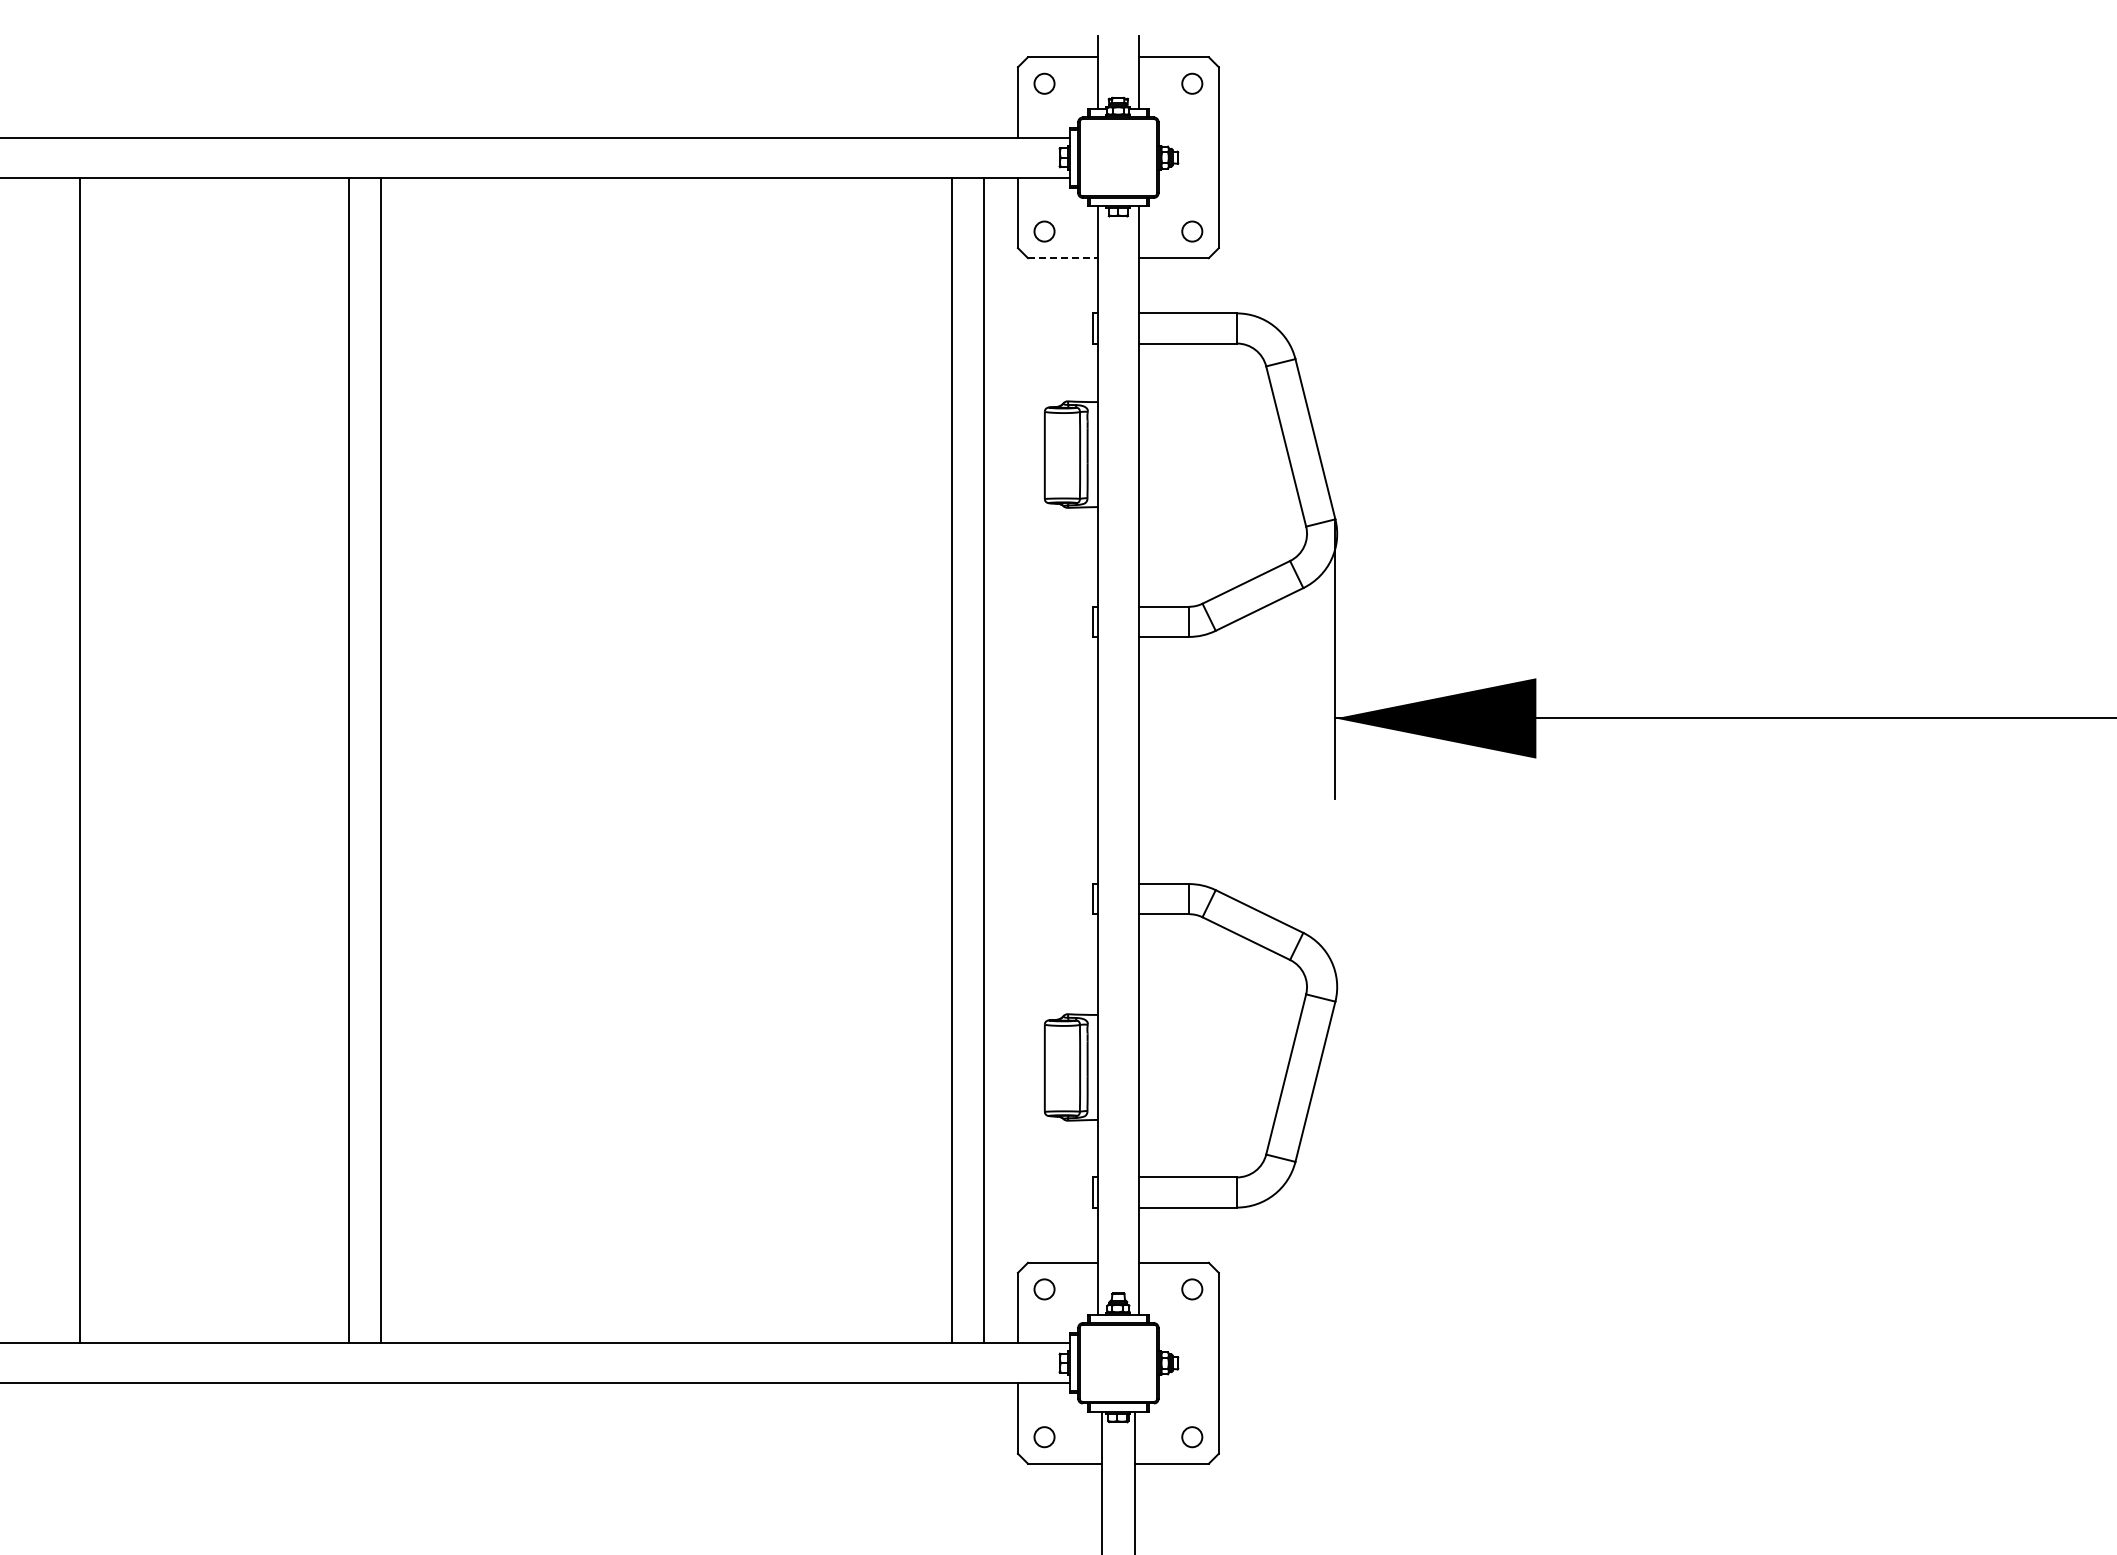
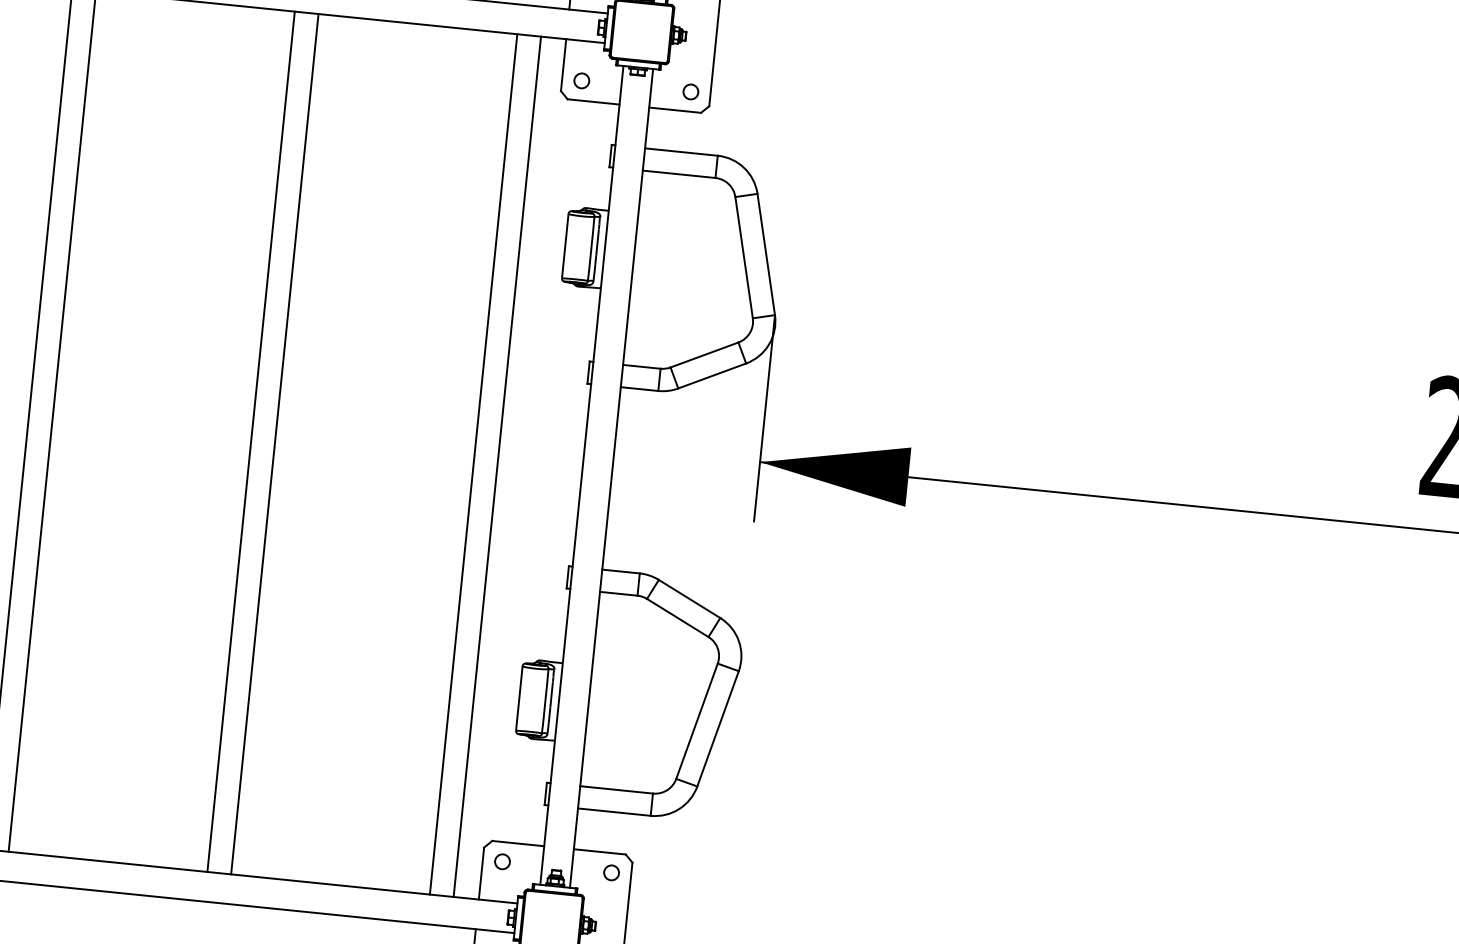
line: (1063, 258) -> (593, 102), dashed -> solid
line: (650, 760) -> (251, 441), added
line: (682, 760) -> (274, 444), added

